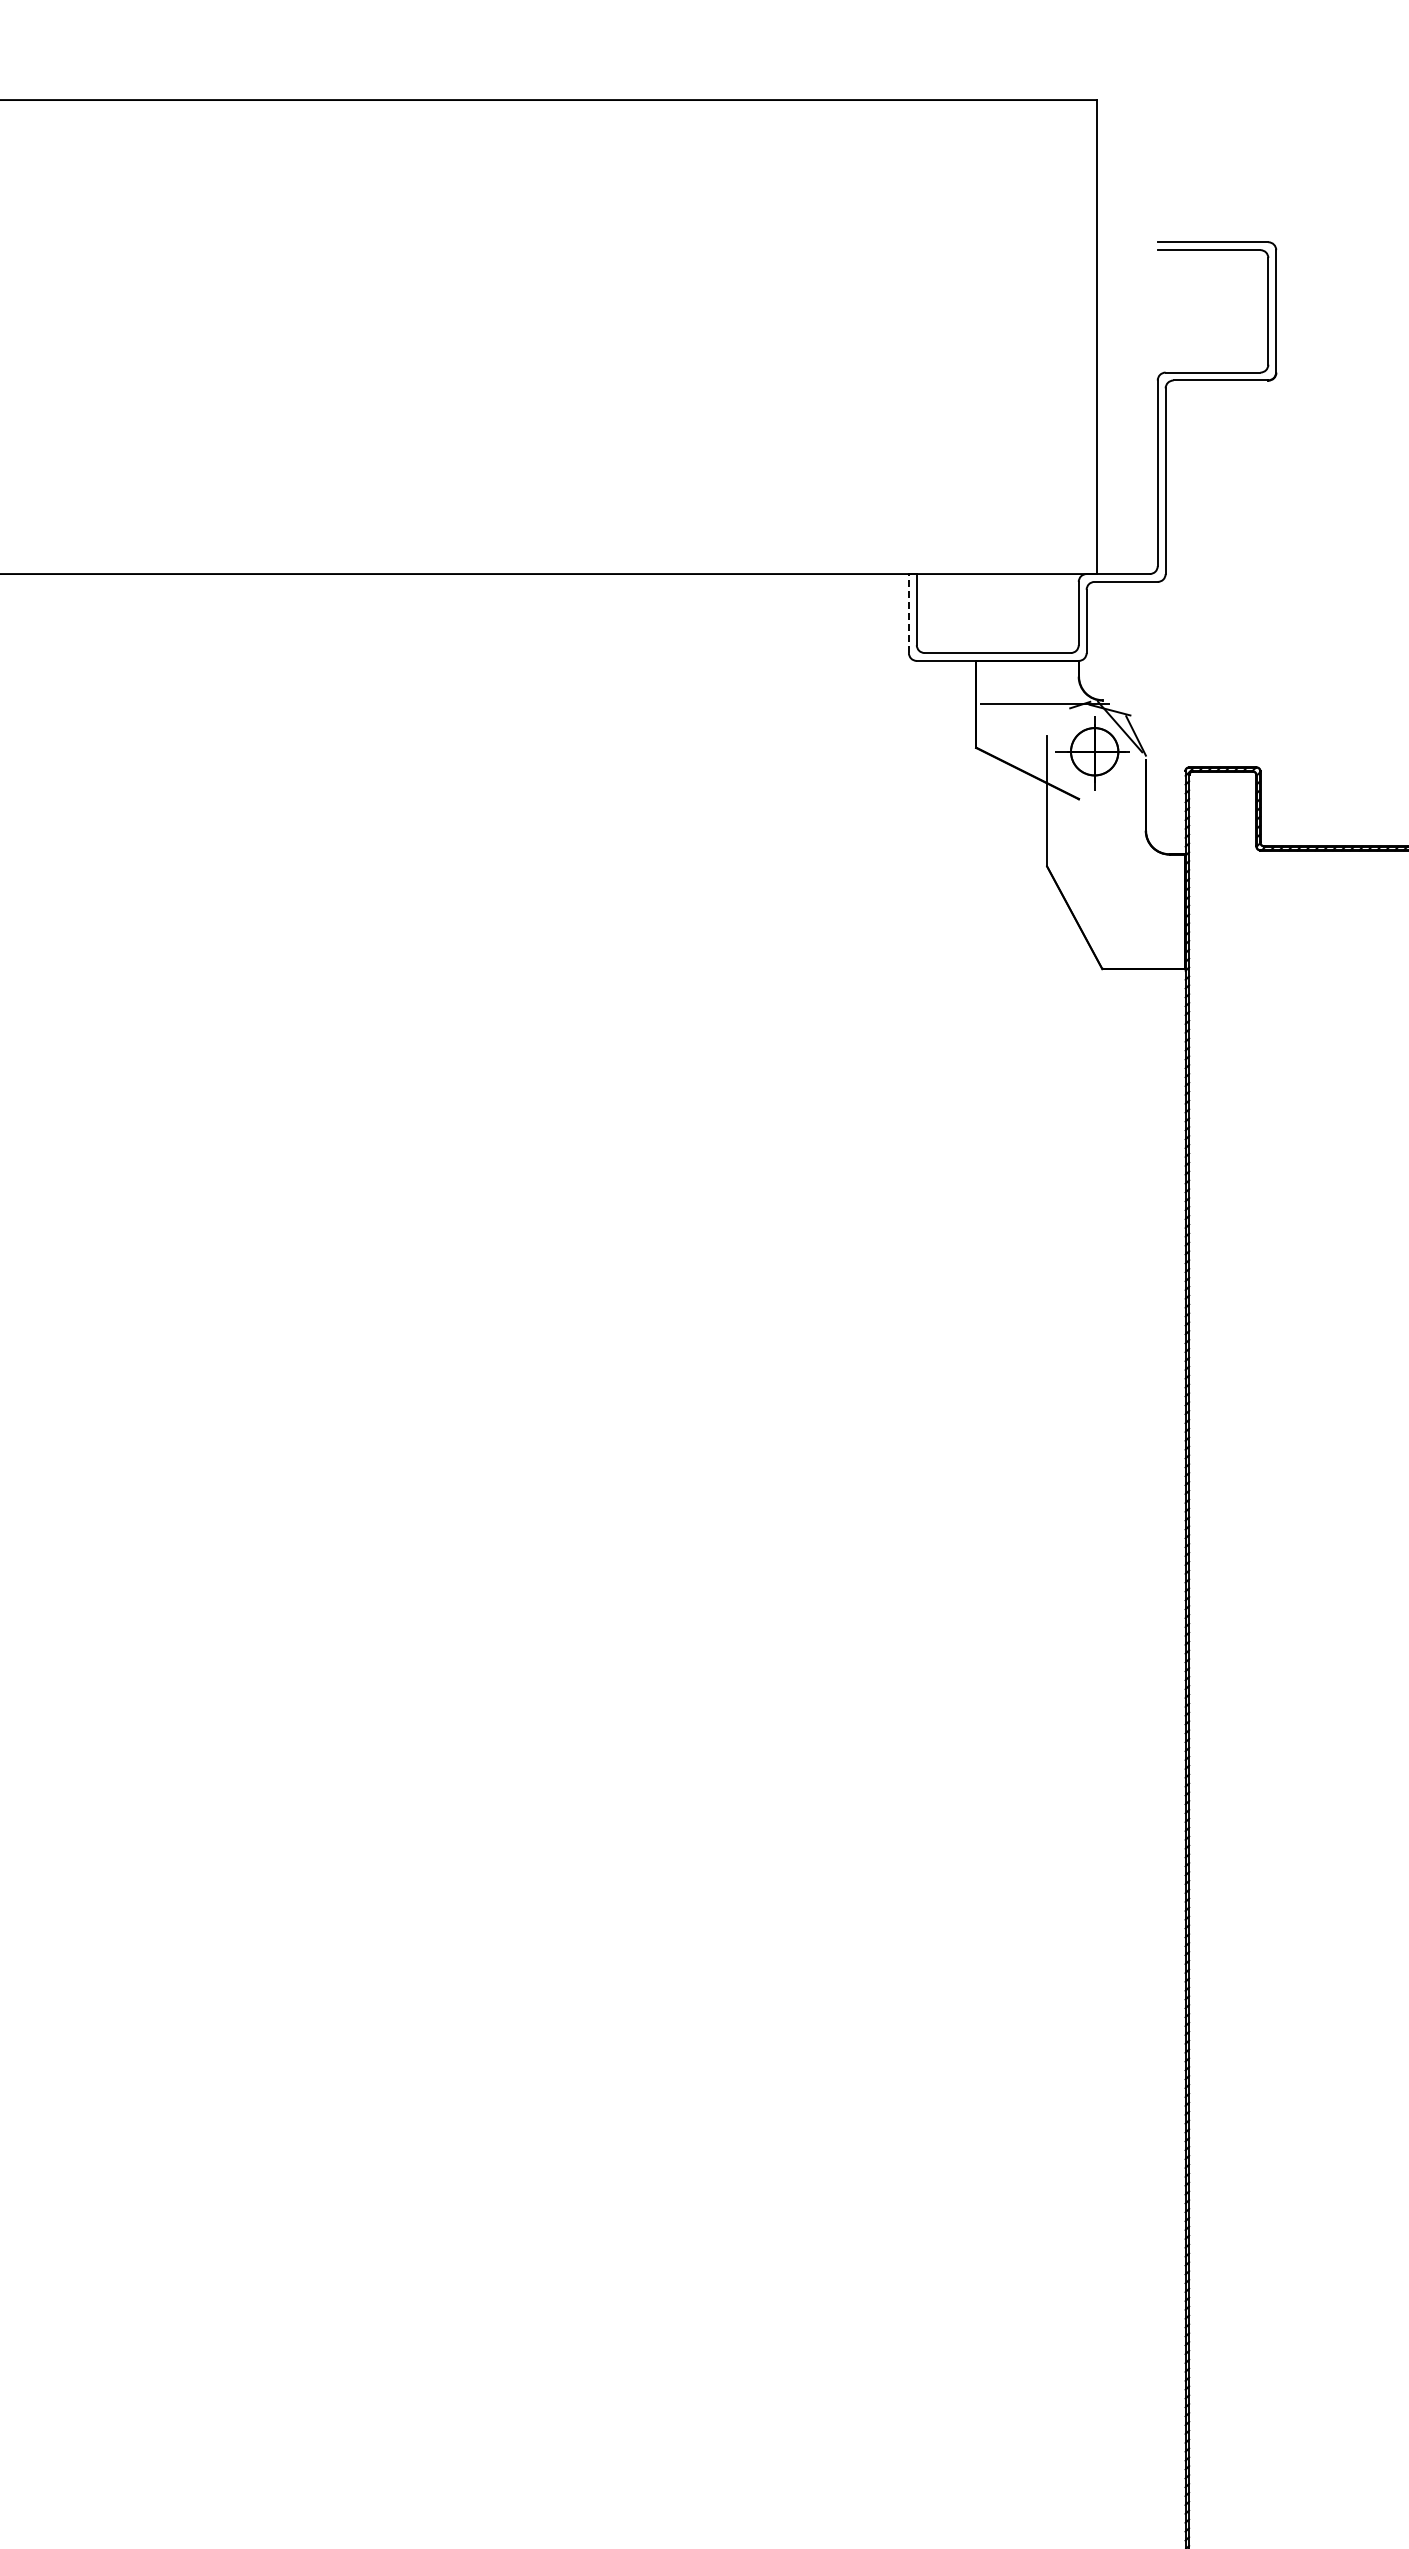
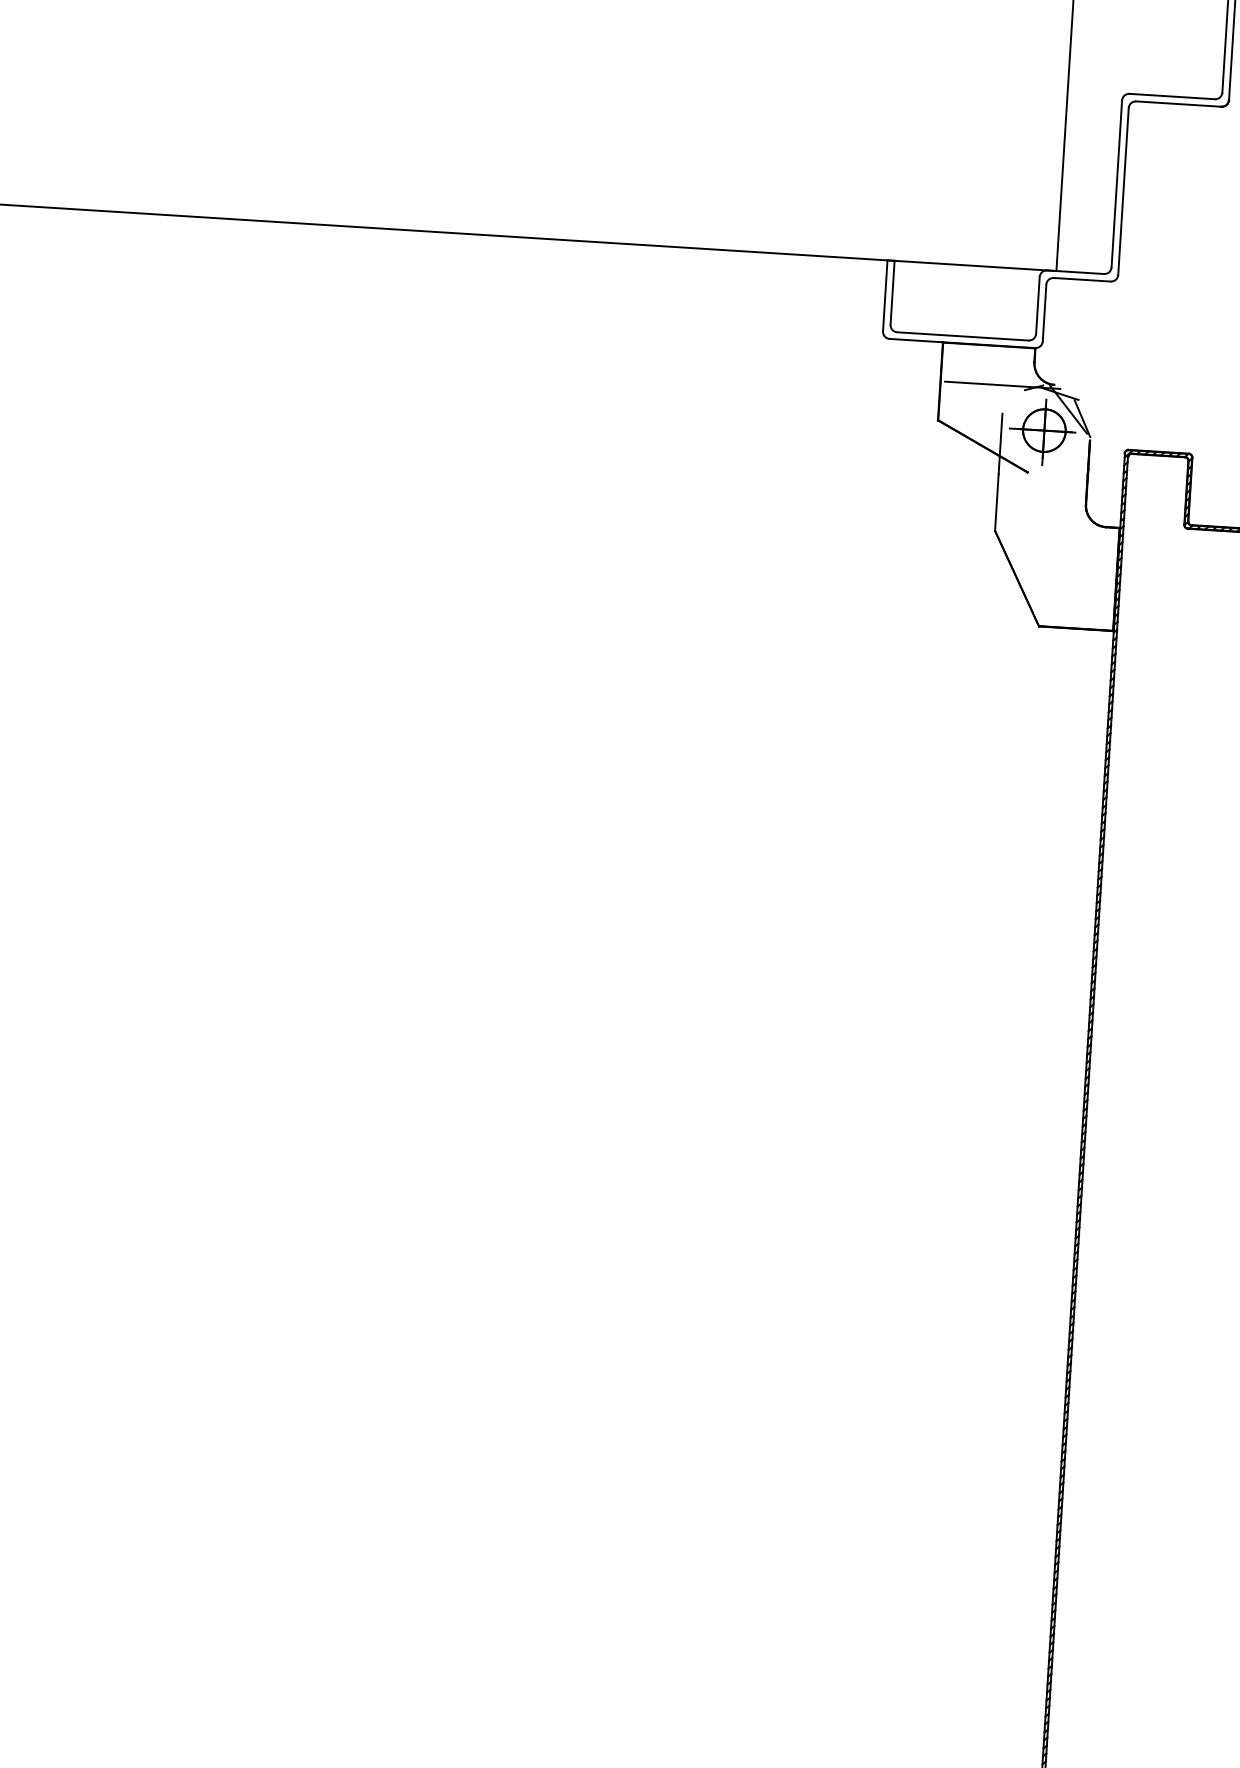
line: (908, 613) -> (884, 295), dashed -> solid

